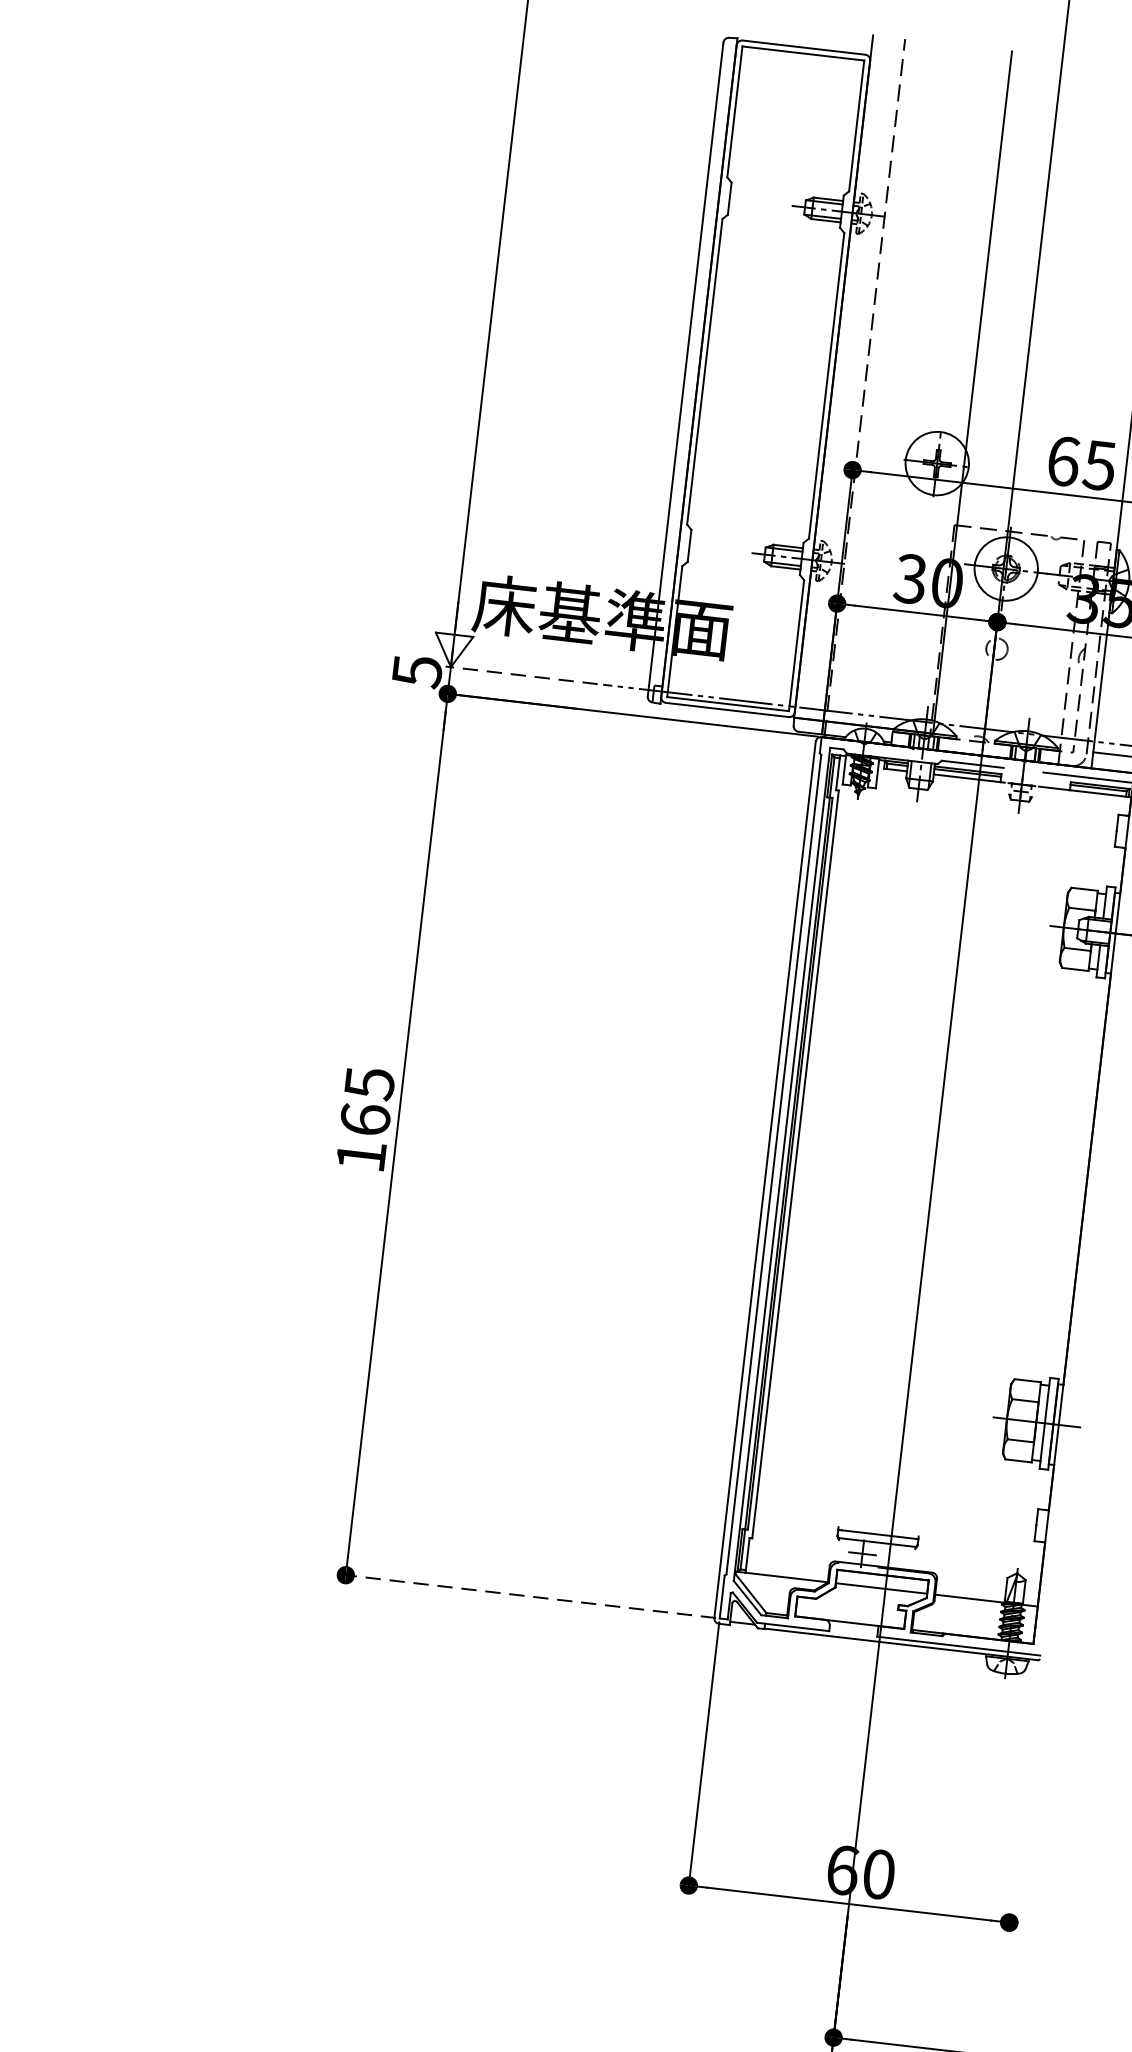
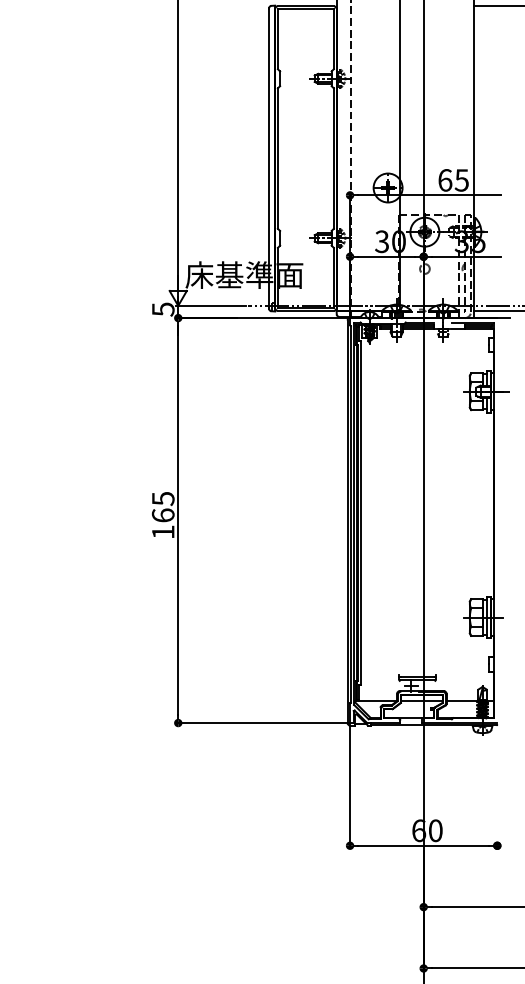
line: (521, 674) -> (210, 305), dashed -> solid
line: (526, 1597) -> (261, 723), dashed -> solid

